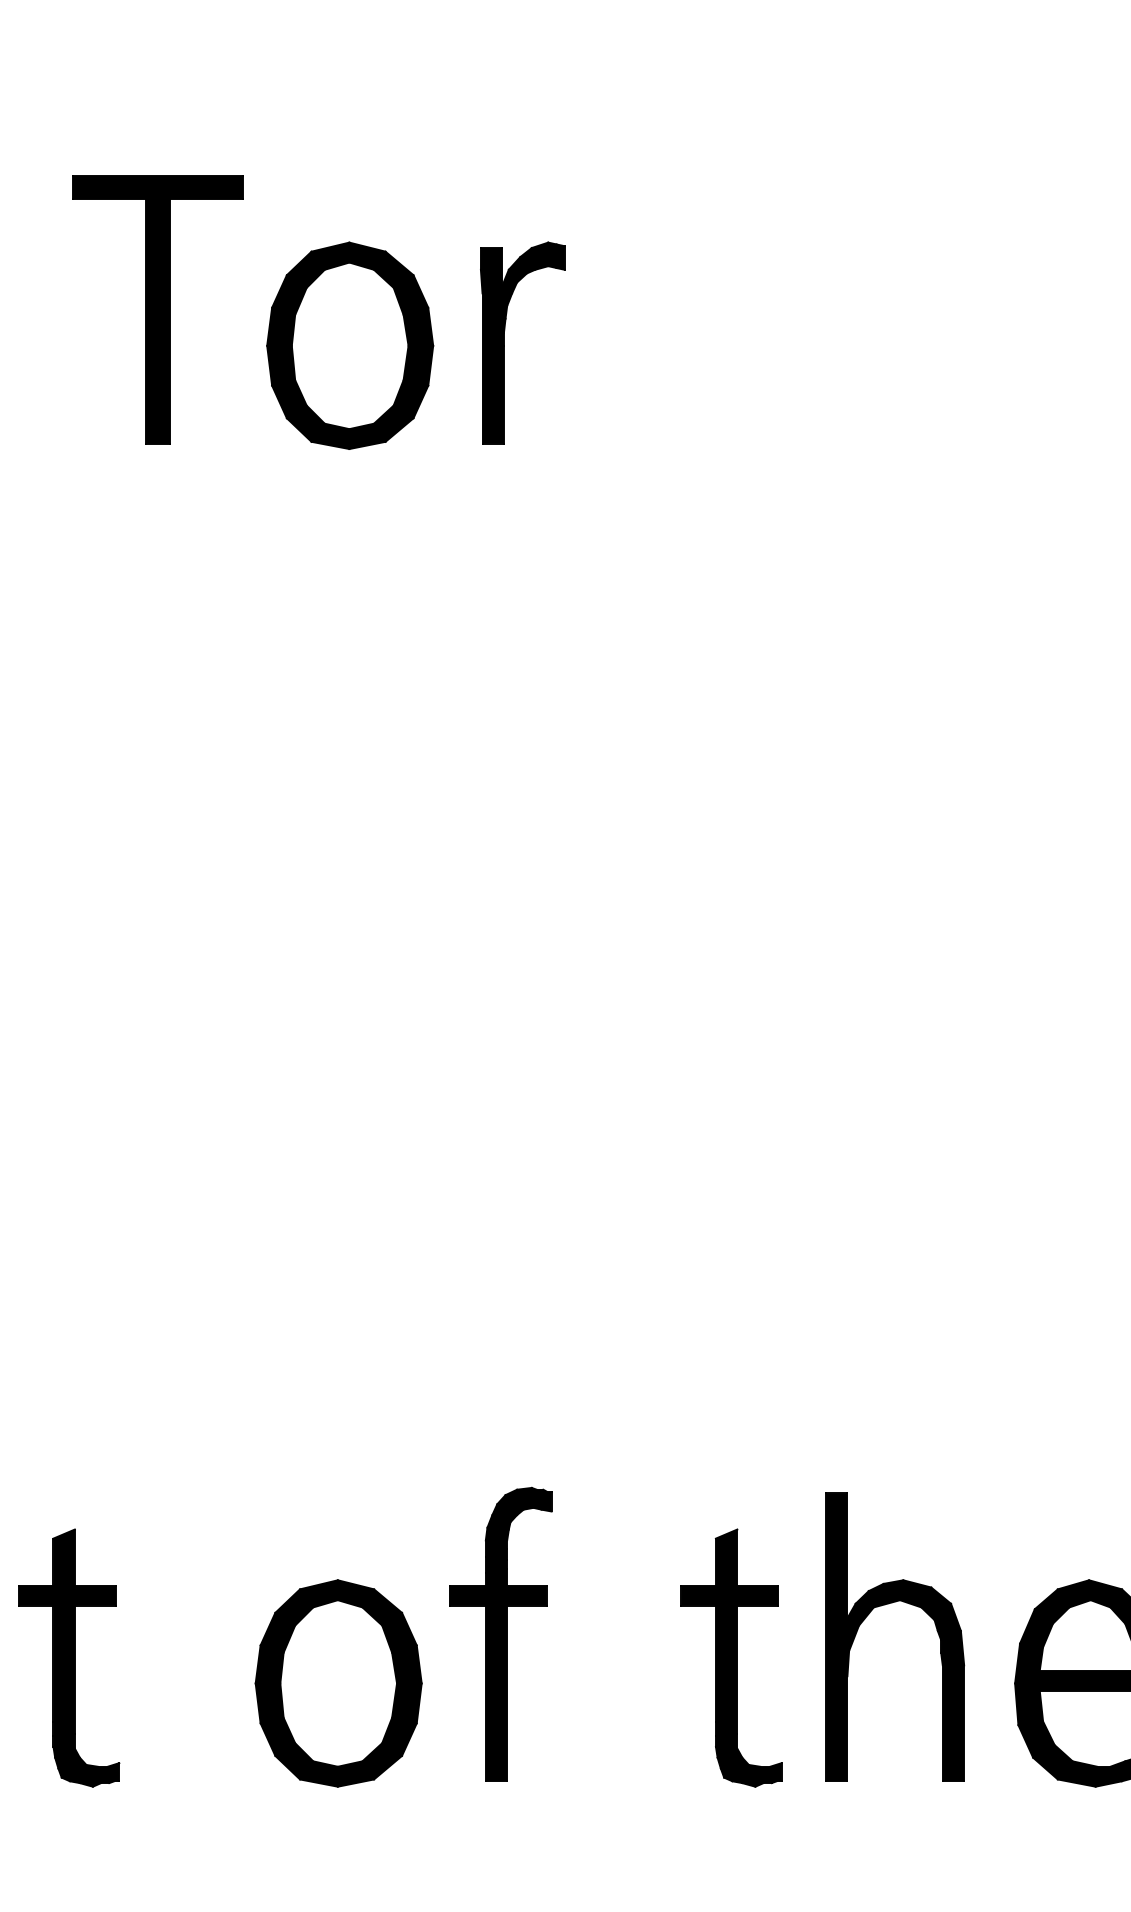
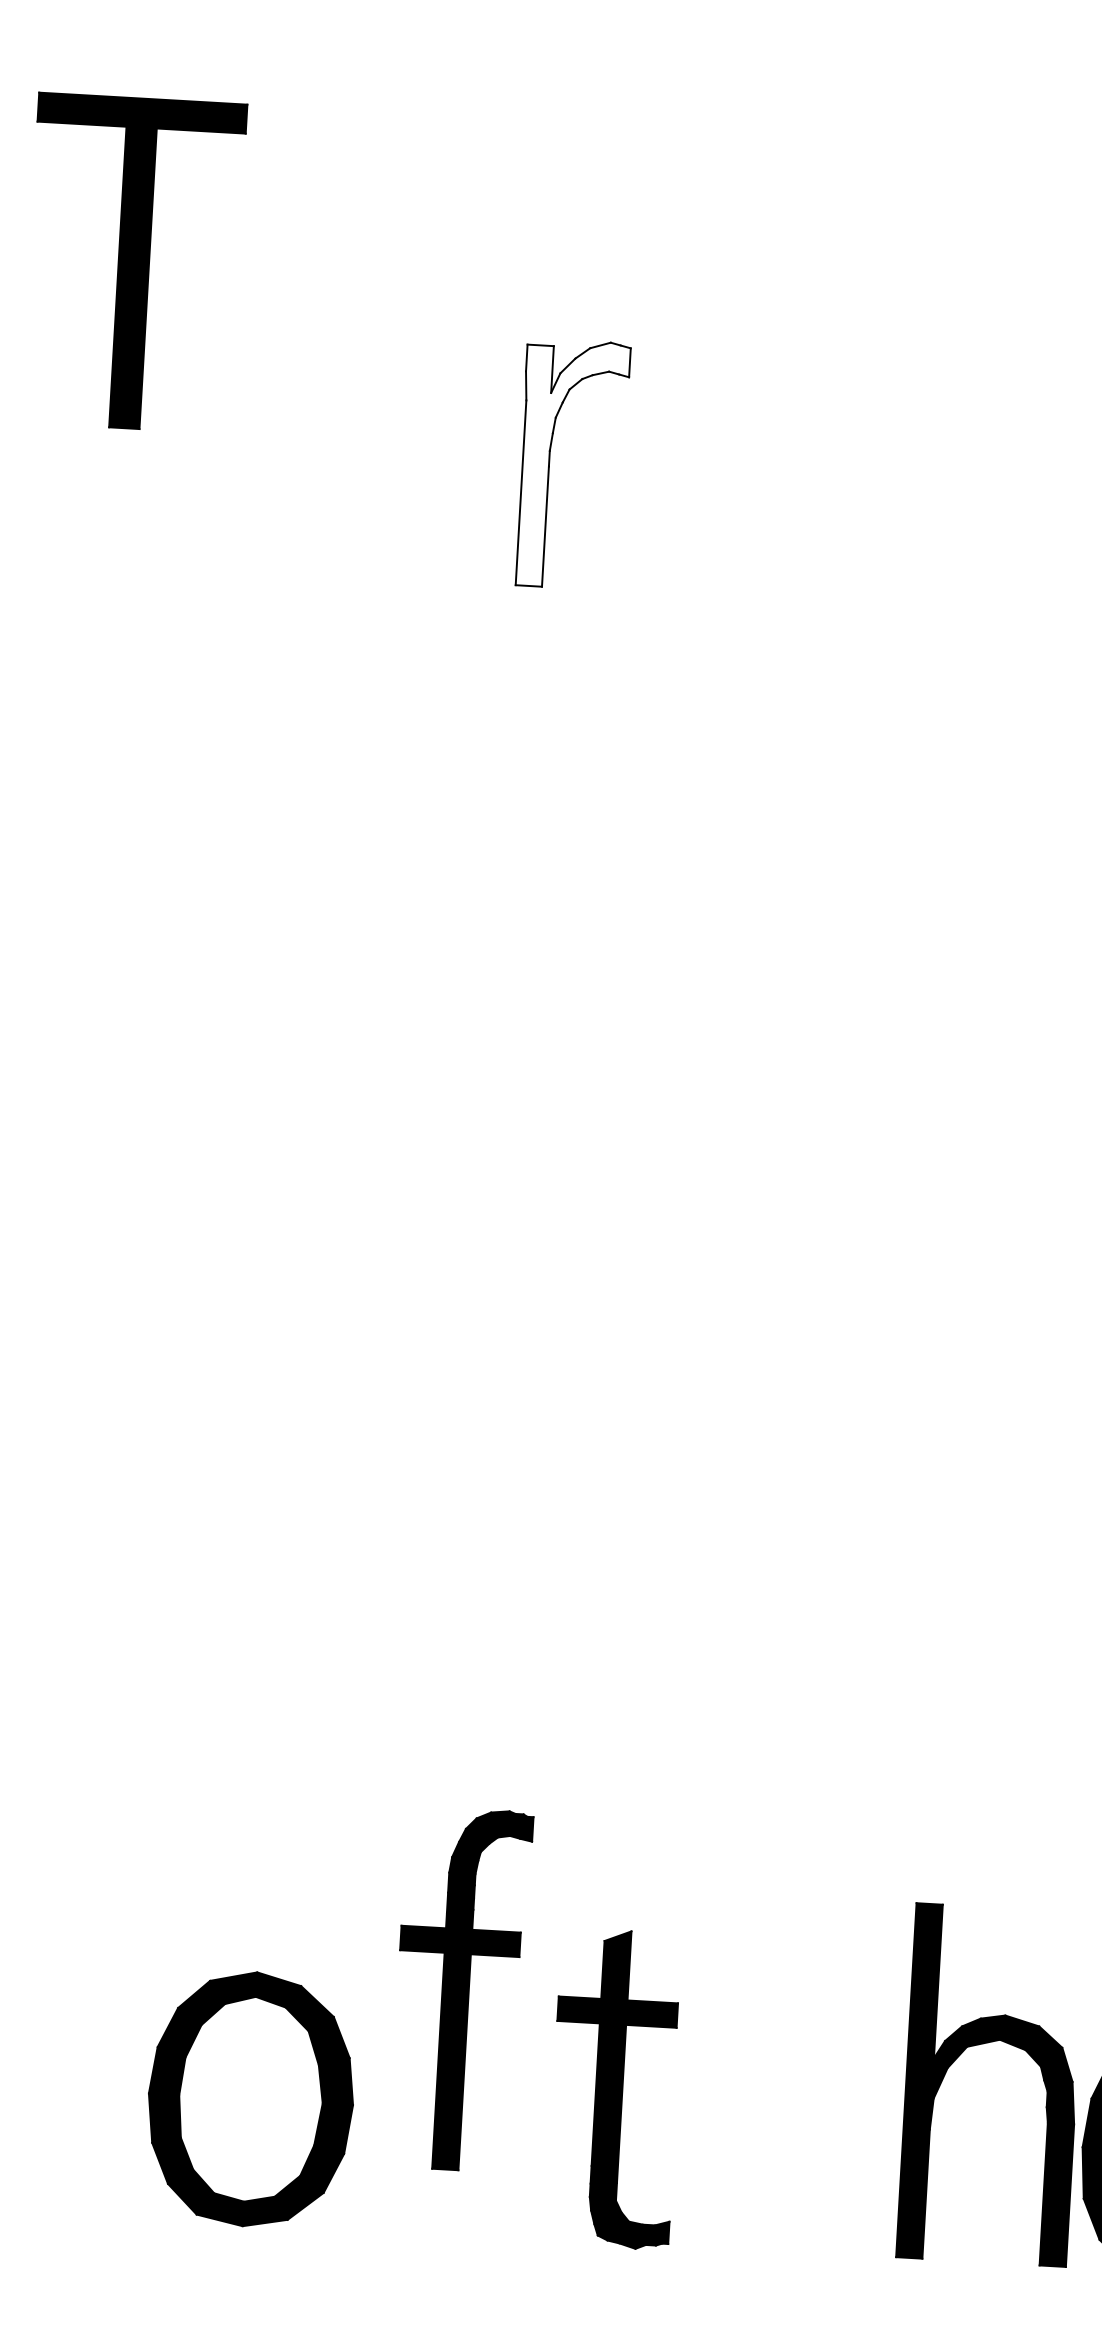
part: (157, 309) -> (133, 263), moved
fill: (522, 342) -> (572, 463), removed
part: (350, 345) -> (360, 455), removed
part: (885, 1605) -> (981, 2045), moved
part: (500, 1633) -> (460, 1988), moved
part: (731, 1657) -> (615, 2088), moved

